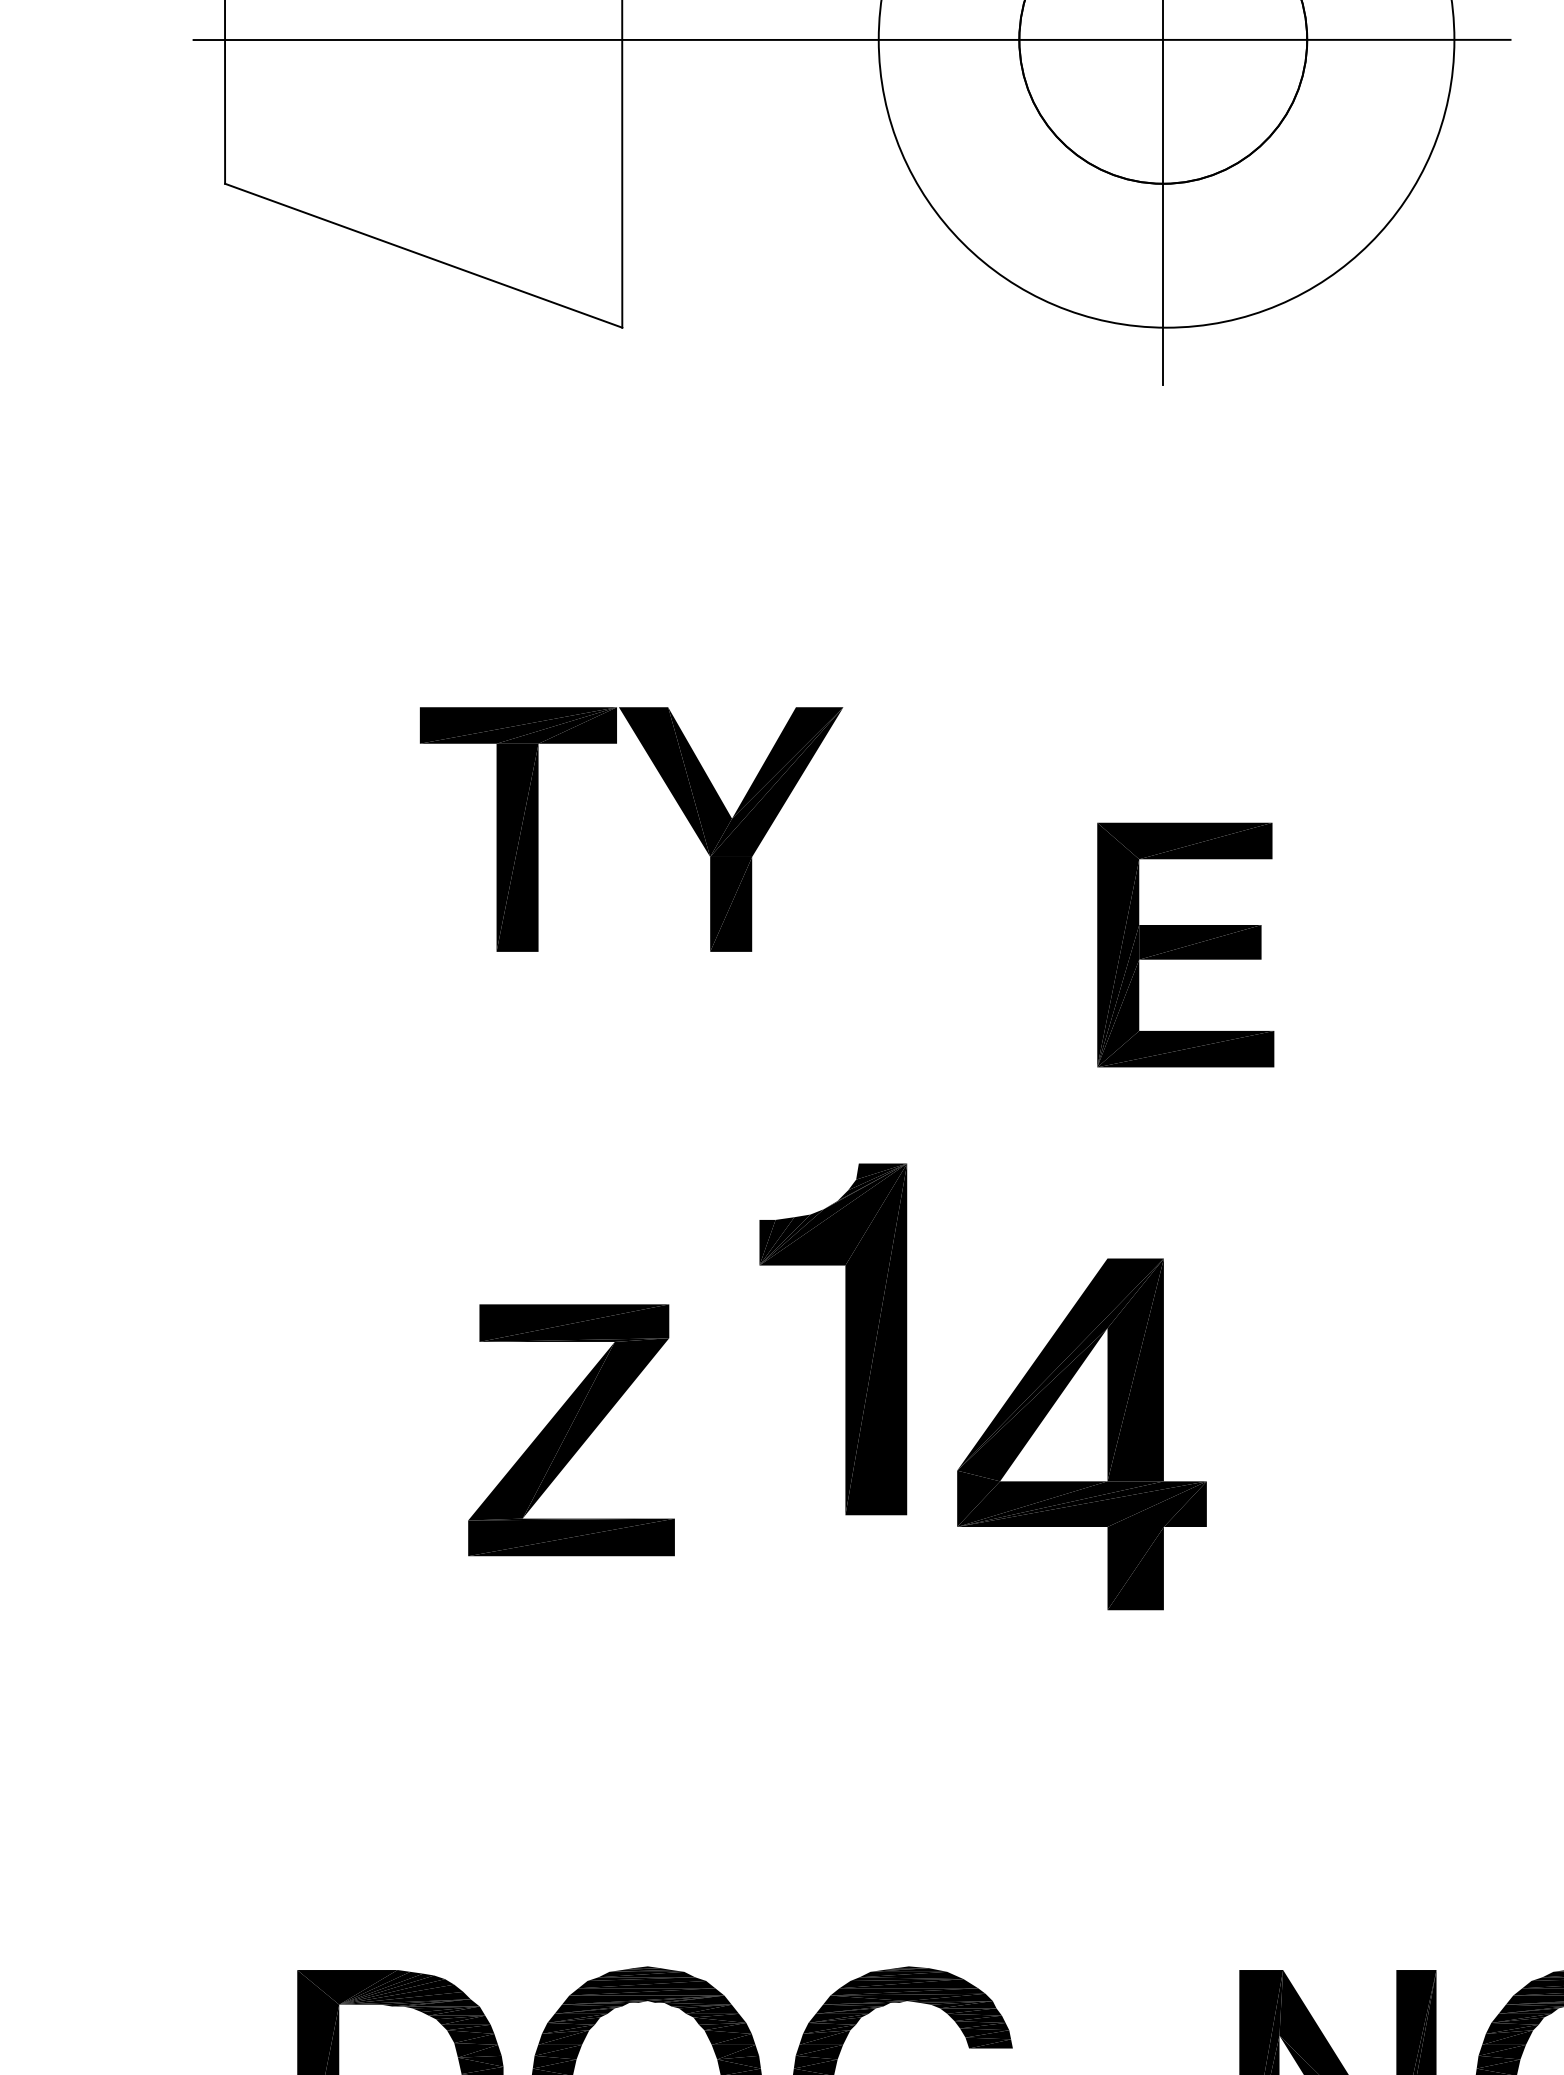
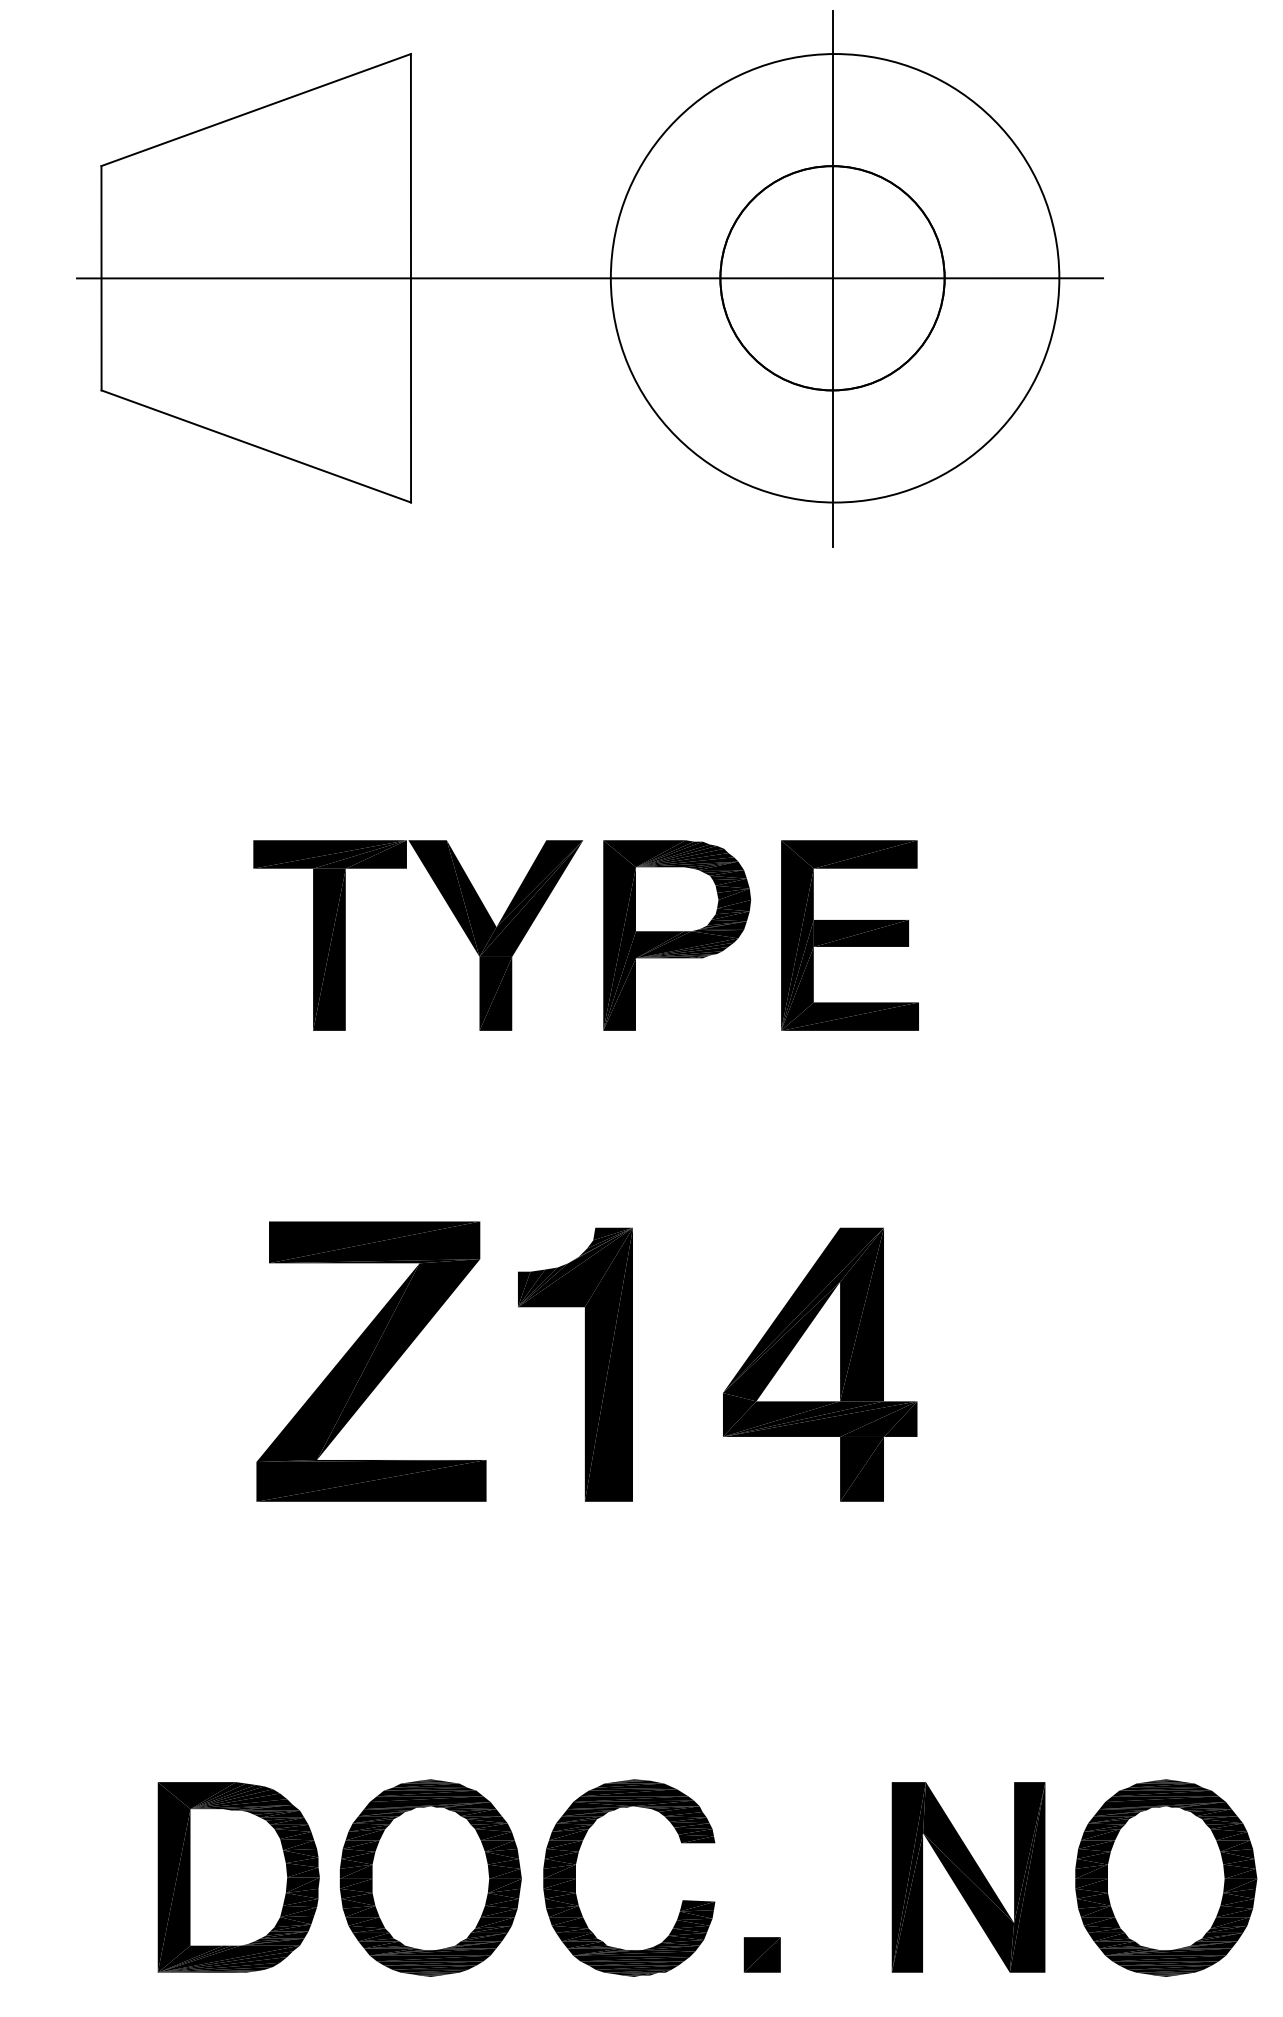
part: (678, 805) -> (454, 916), moved
part: (964, 883) -> (677, 935), added
part: (1185, 944) -> (849, 935), moved
part: (846, 1339) -> (585, 1364), moved
part: (571, 1430) -> (371, 1361), size x1.43
part: (1082, 1434) -> (820, 1364), moved

